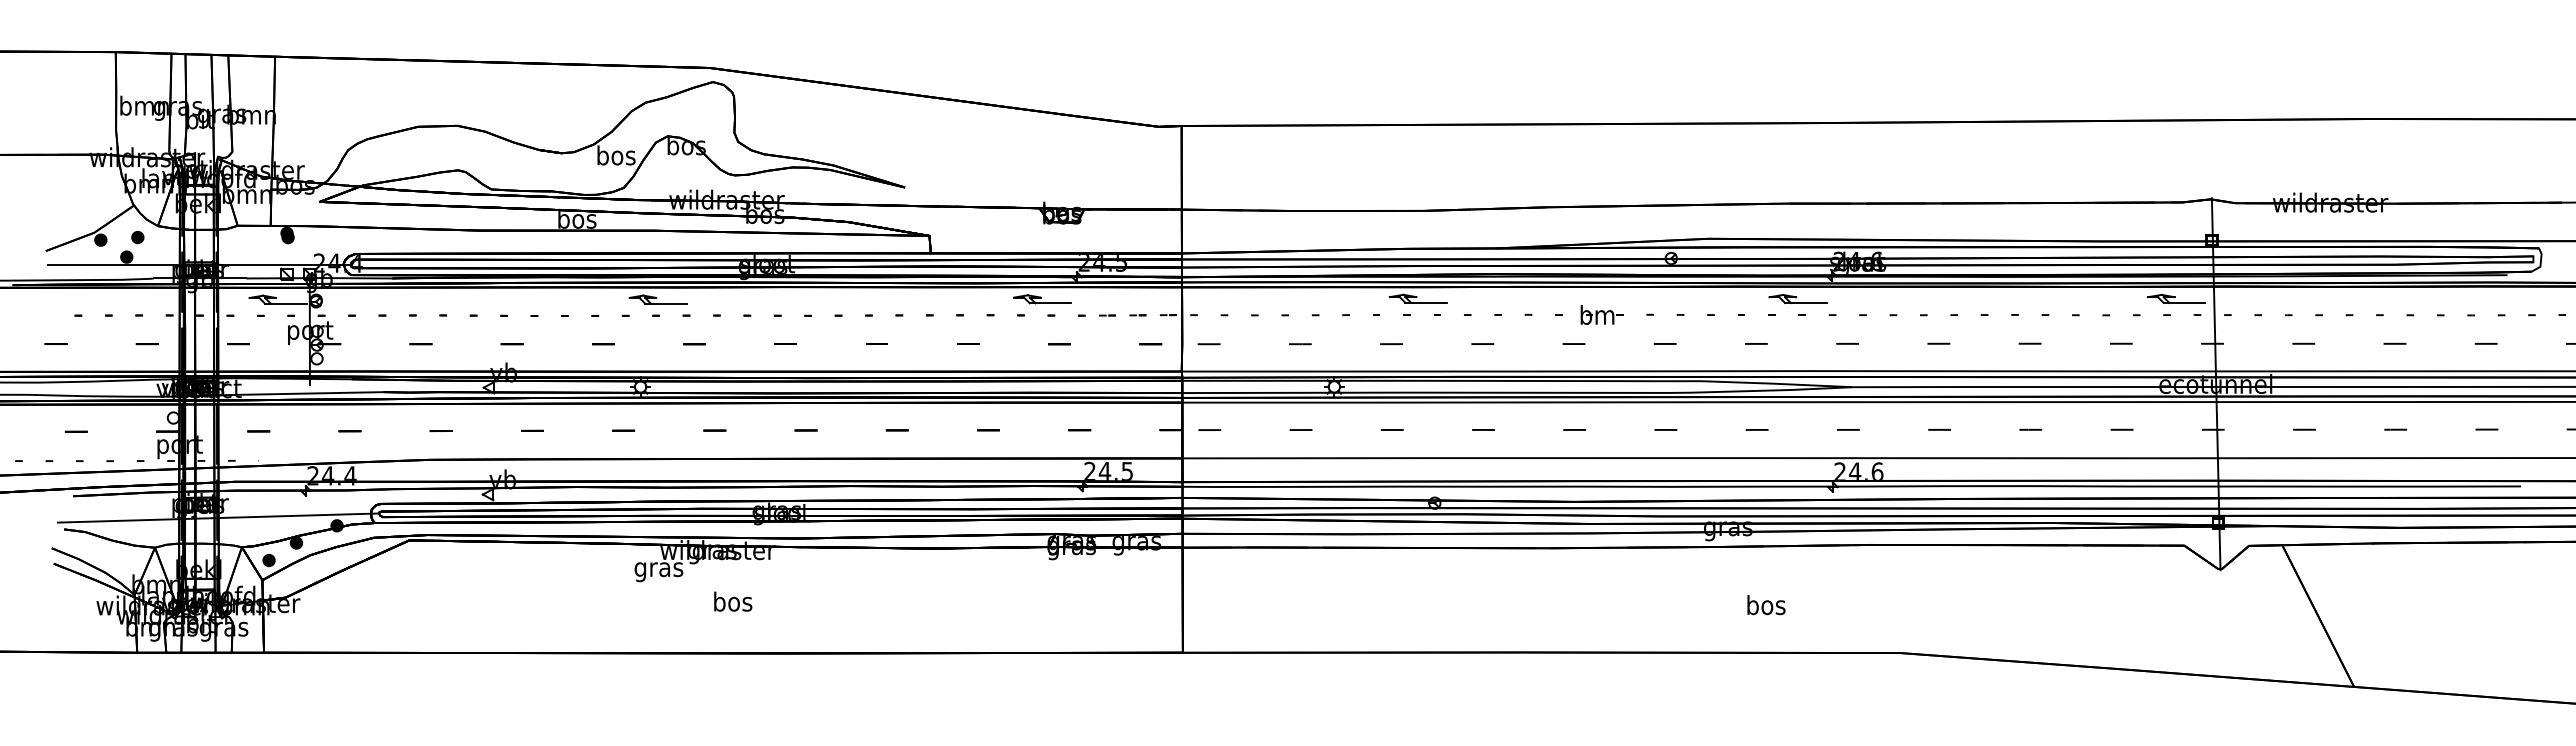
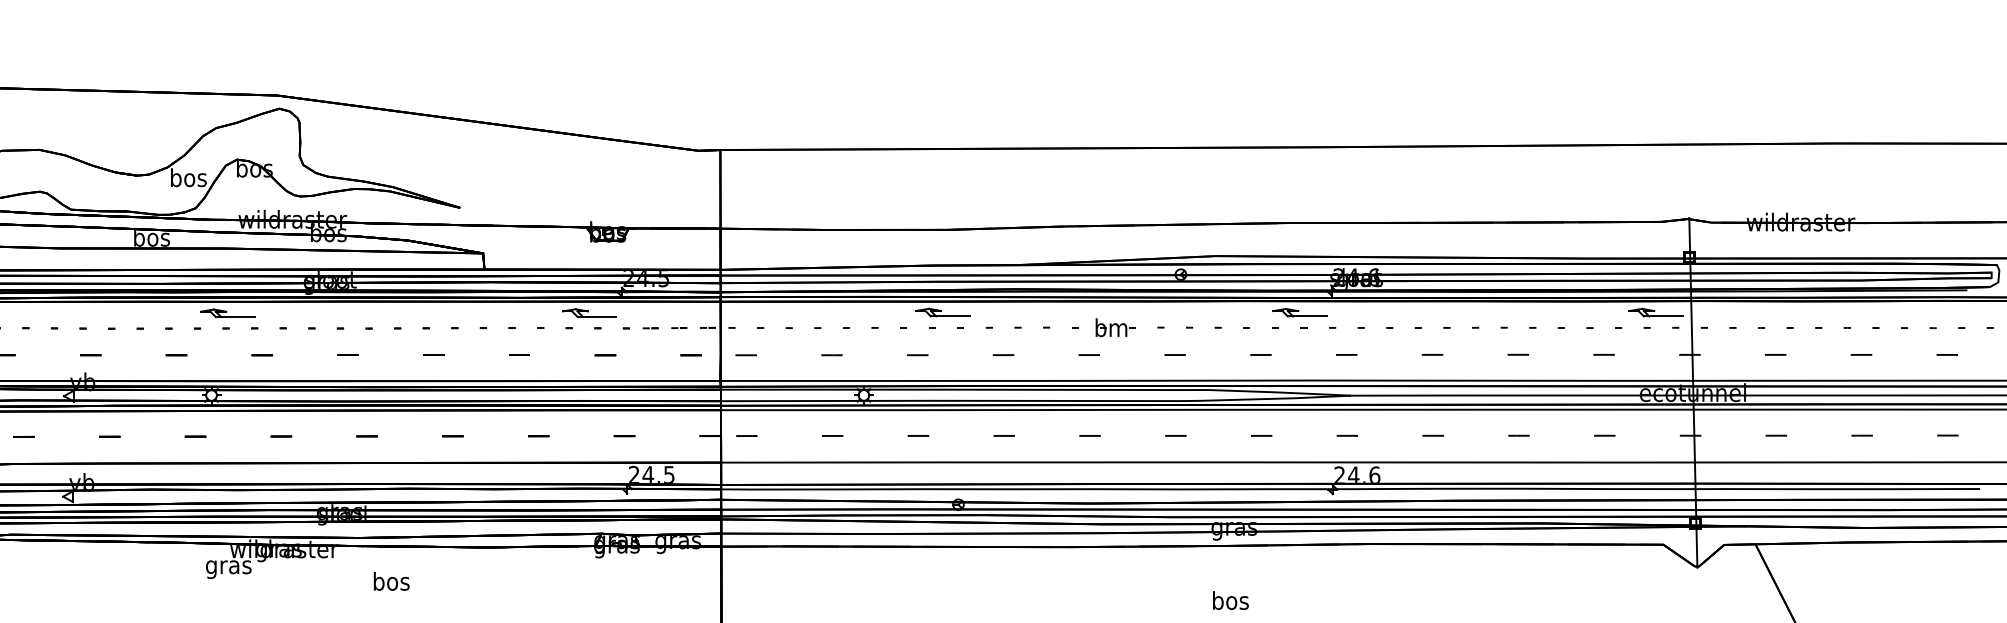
text: (733, 601) -> (391, 581), moved
text: (1766, 605) -> (1230, 600), moved

